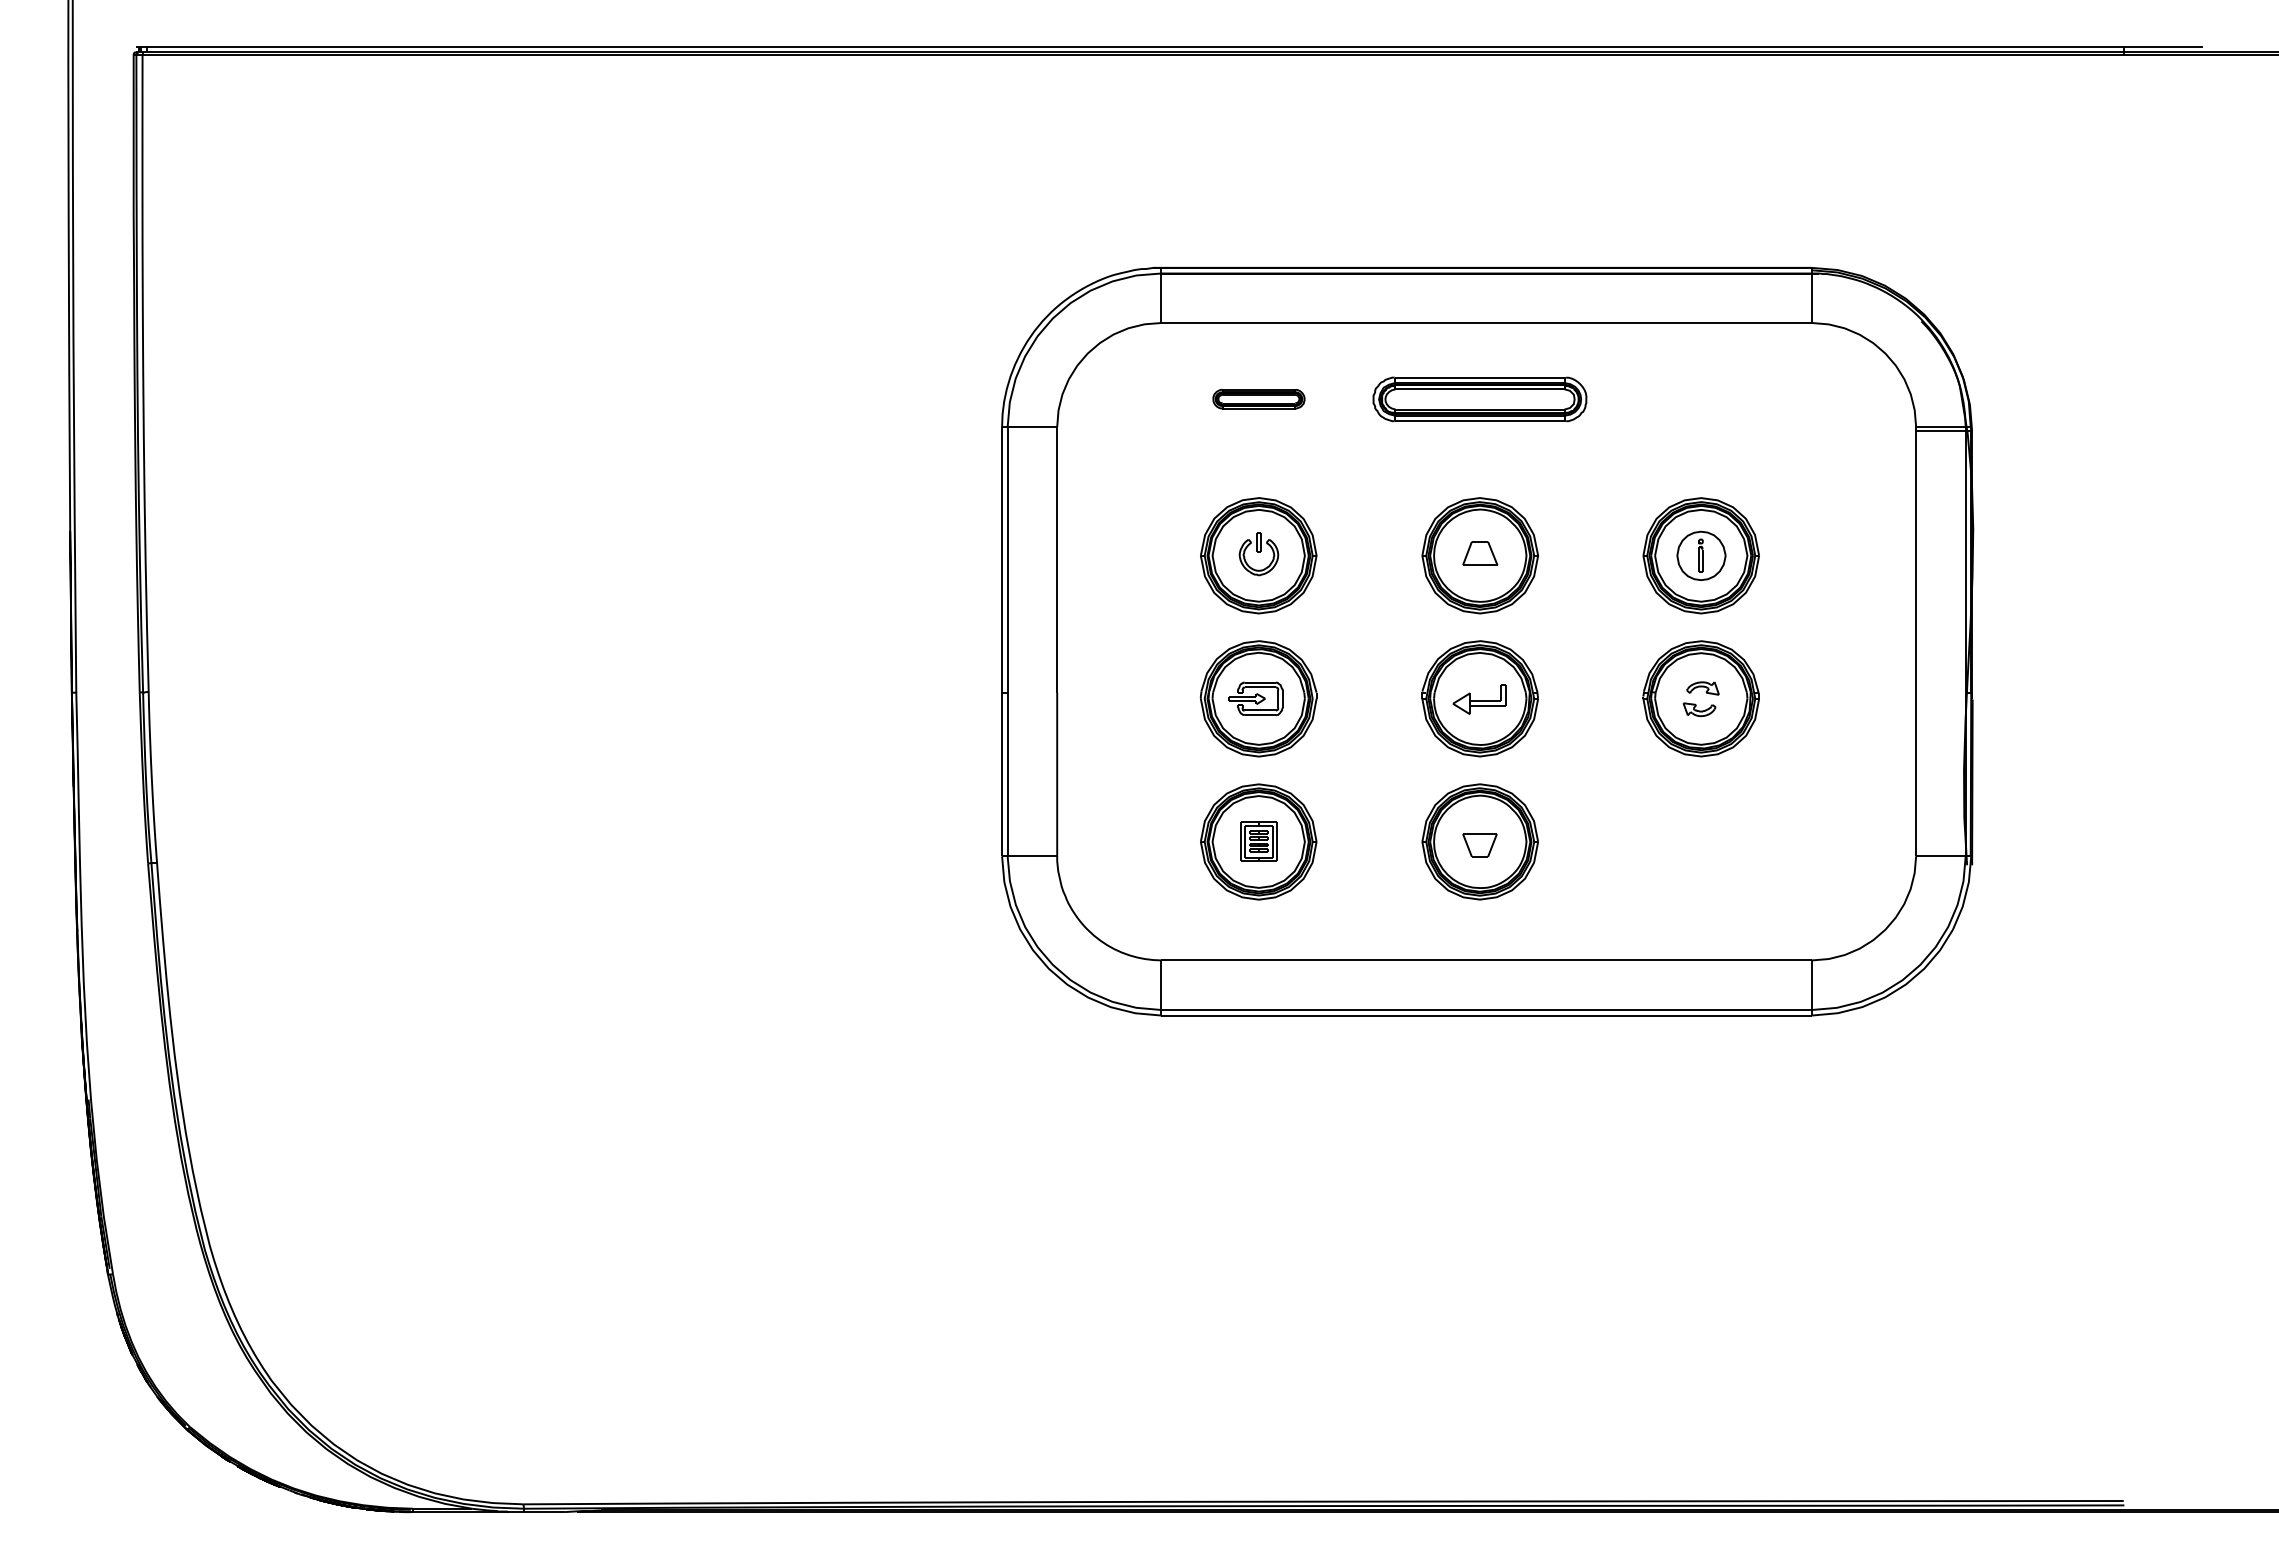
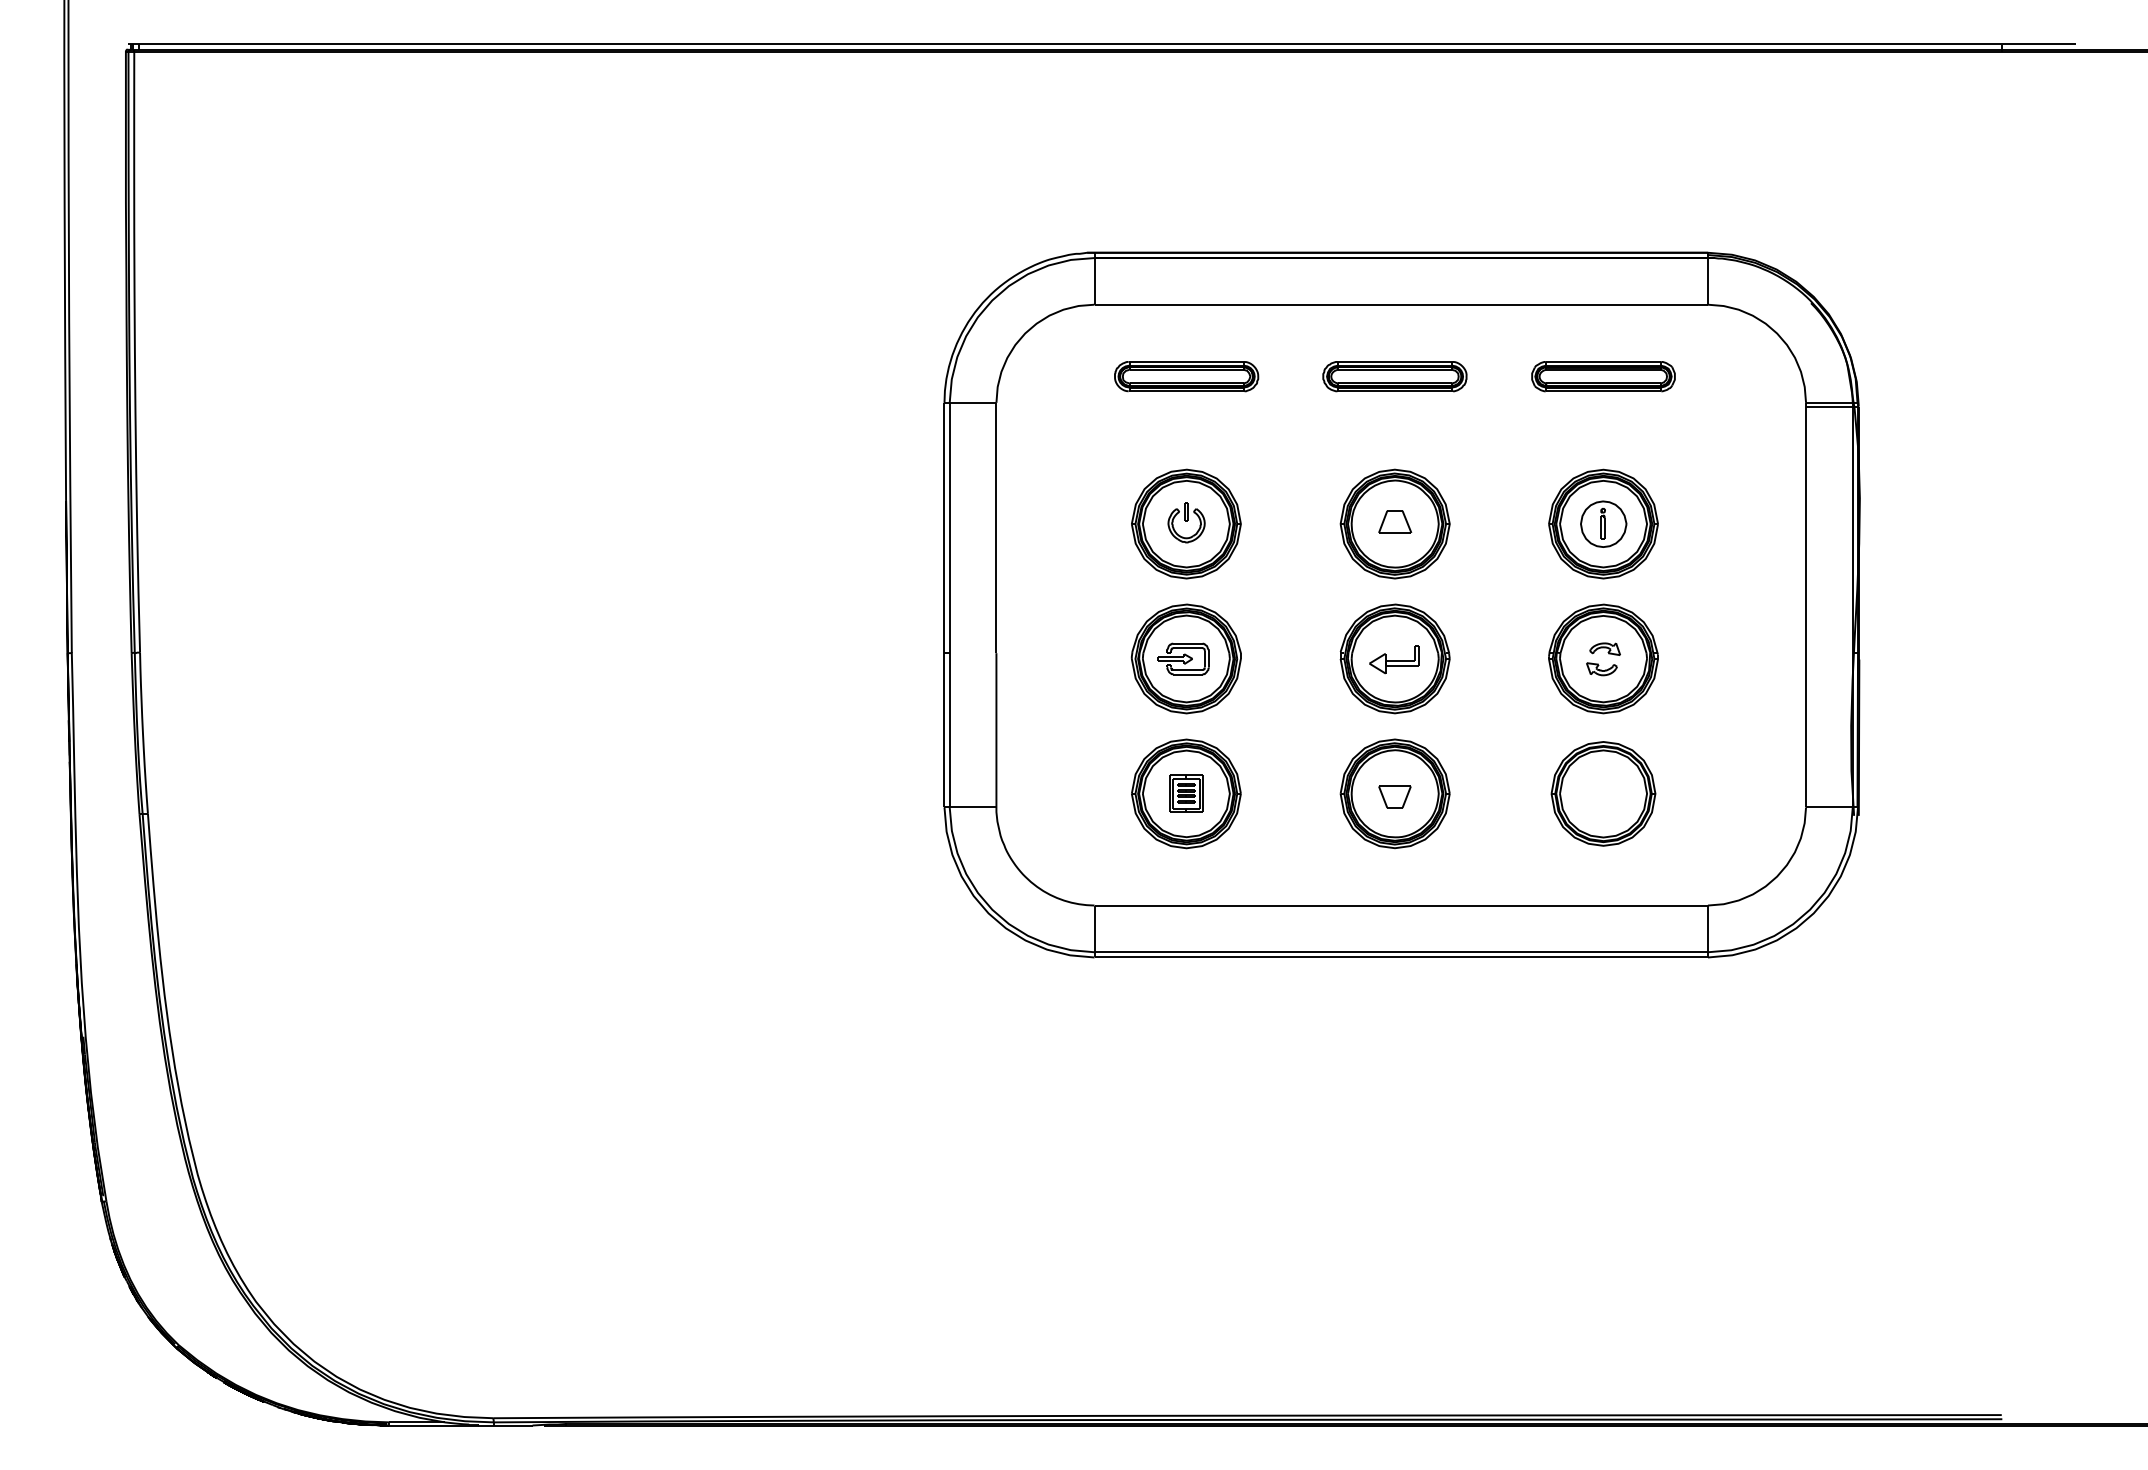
part: (1258, 398) -> (1186, 375), size x1.67
part: (1479, 398) -> (1394, 375), size x0.71
part: (1700, 398) -> (1602, 375), added
part: (1701, 841) -> (1603, 793), added

